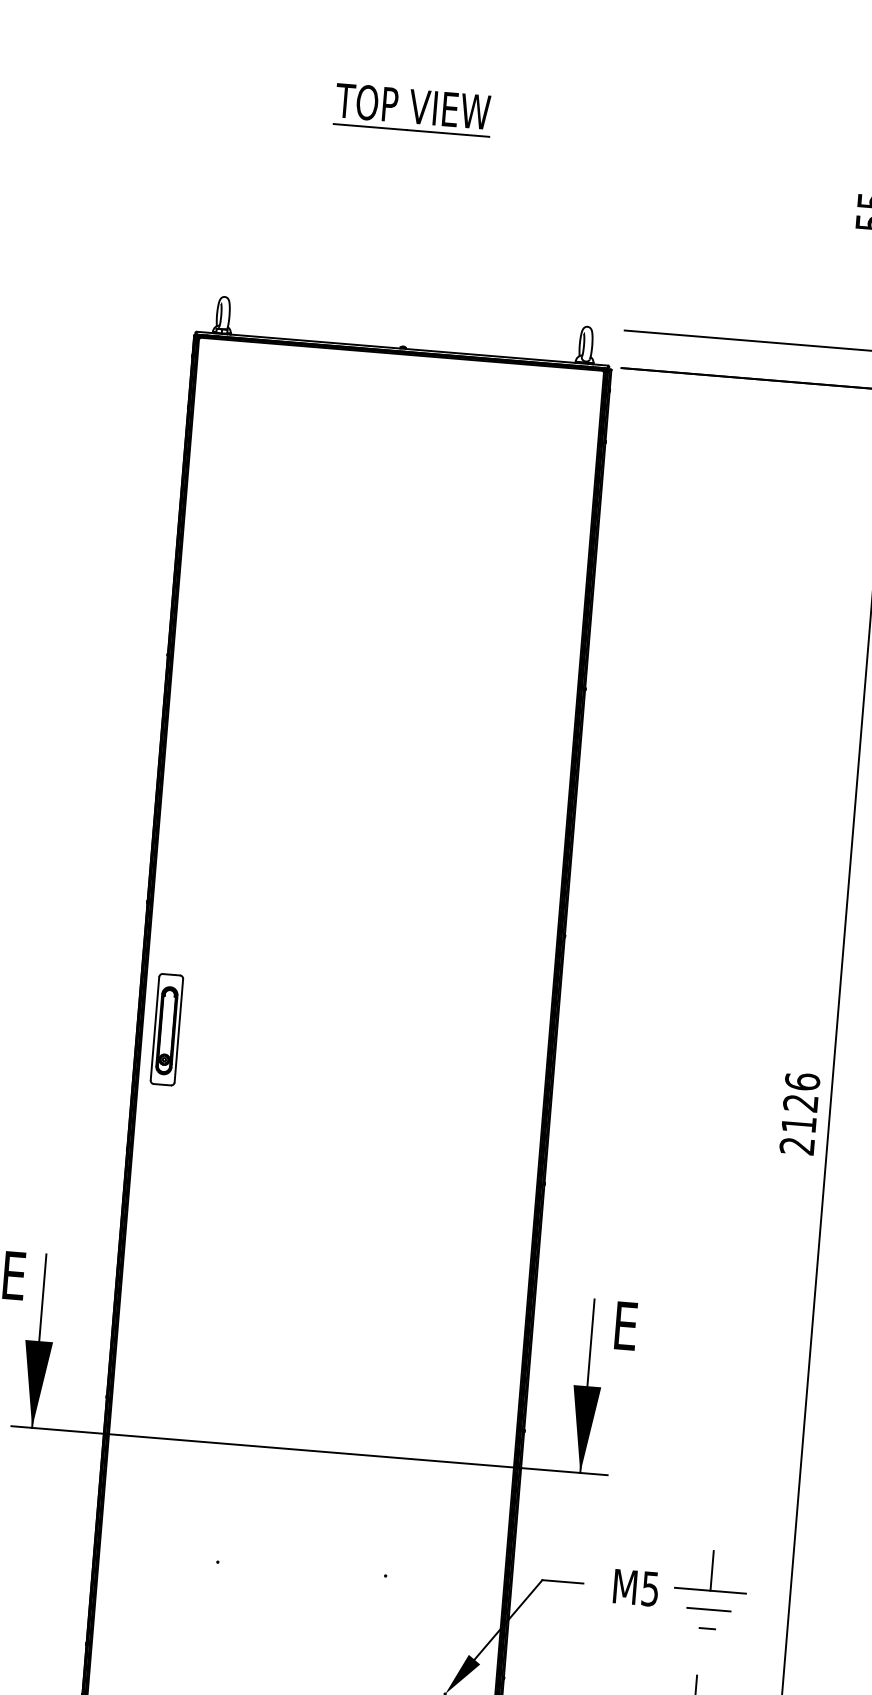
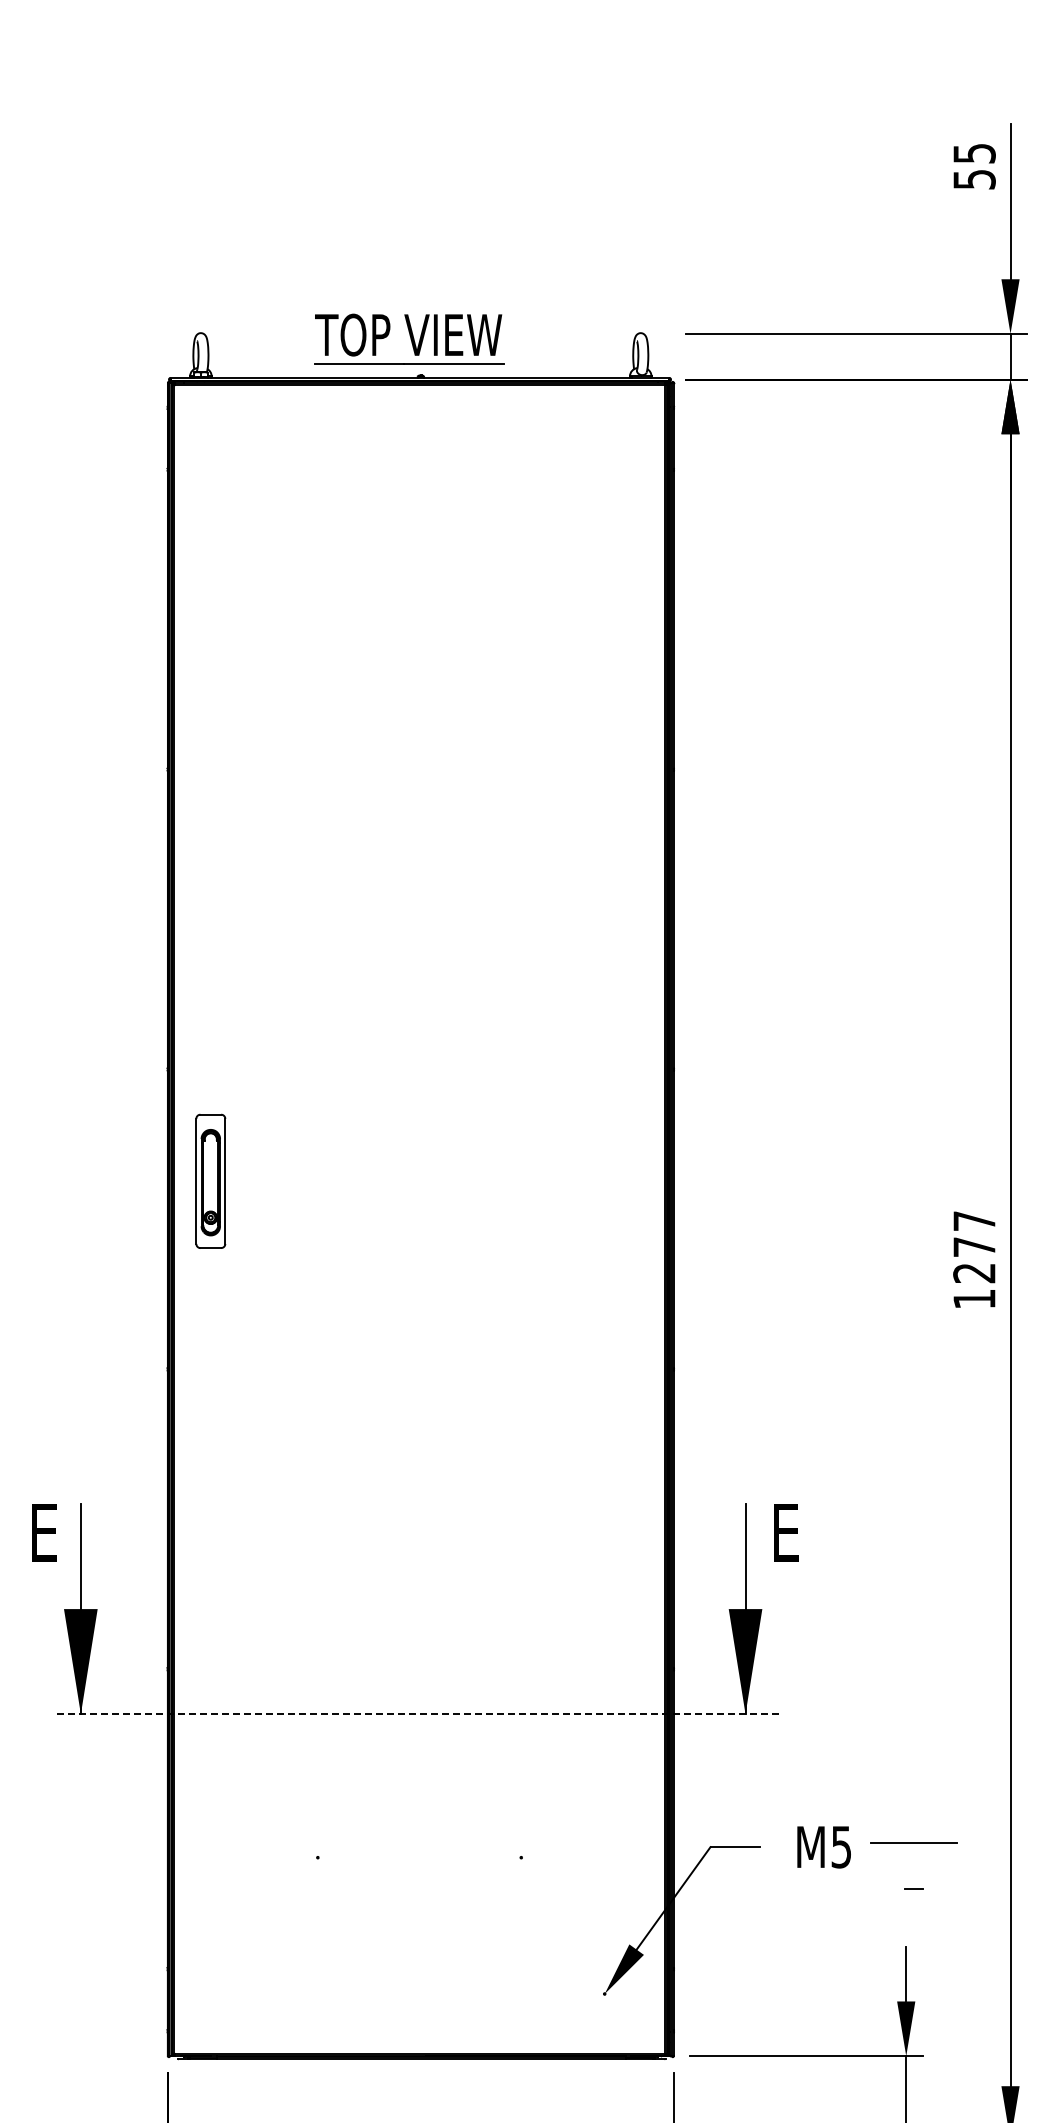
part: (413, 109) -> (409, 338), moved
part: (166, 1028) -> (210, 1180), moved
text: (799, 1113) -> (974, 1259), 2126 -> 1277
line: (308, 1450) -> (416, 1714), solid -> dashed
line: (712, 1571) -> (914, 1819), removed
line: (708, 1609) -> (913, 1866), removed

